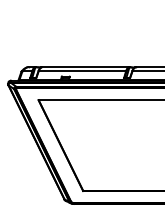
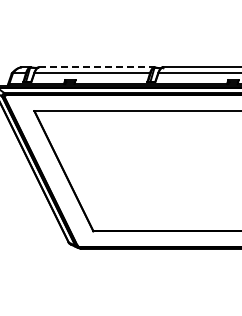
line: (85, 67) -> (96, 67), solid -> dashed

